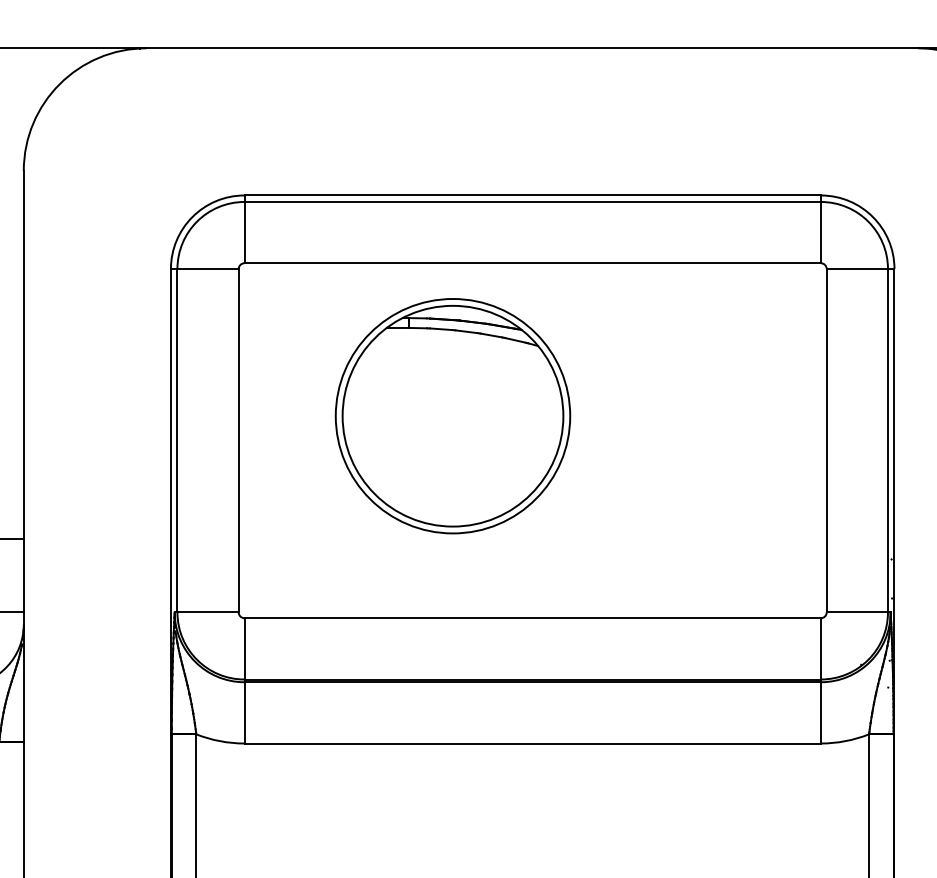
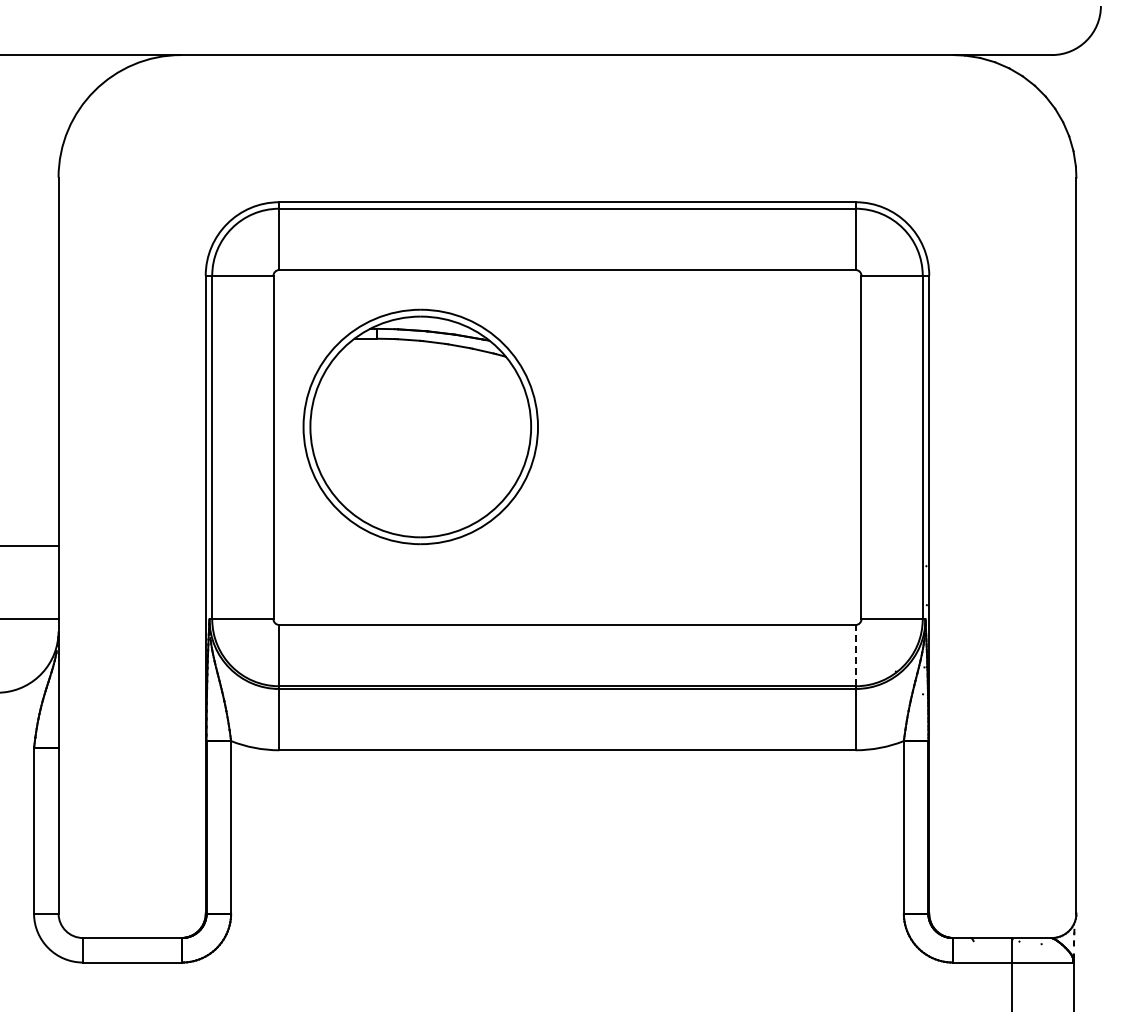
part: (452, 415) -> (420, 426), moved
line: (820, 648) -> (855, 655), solid -> dashed

